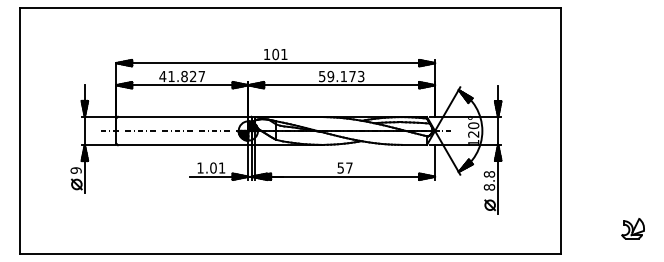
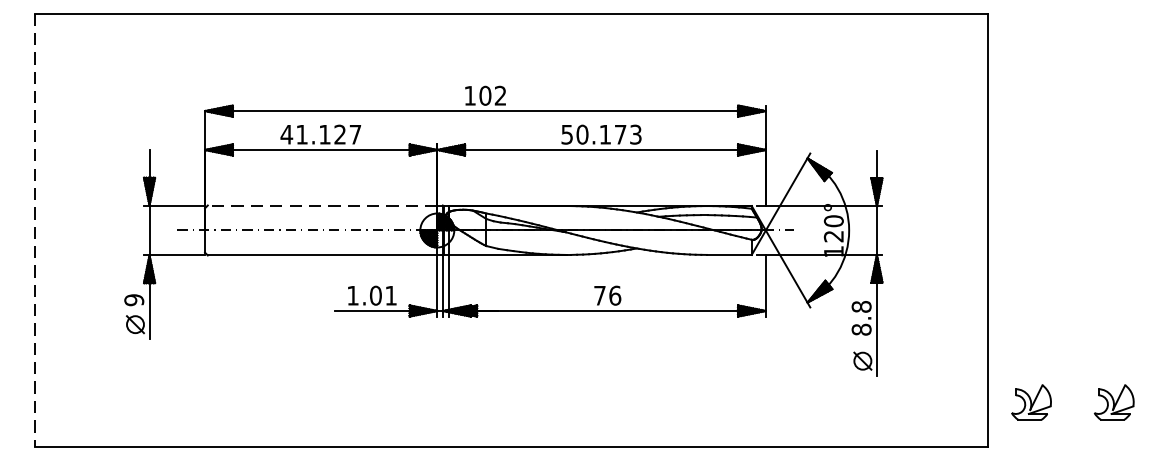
text: (284, 53) -> (500, 94), 101 -> 102
text: (184, 76) -> (324, 134), 41.827 -> 41.127
text: (330, 76) -> (581, 134), 59.173 -> 50.173
line: (182, 116) -> (321, 204), solid -> dashed
line: (19, 131) -> (34, 231), solid -> dashed
text: (344, 167) -> (606, 294), 57 -> 76
part: (585, 228) -> (1030, 402), added

